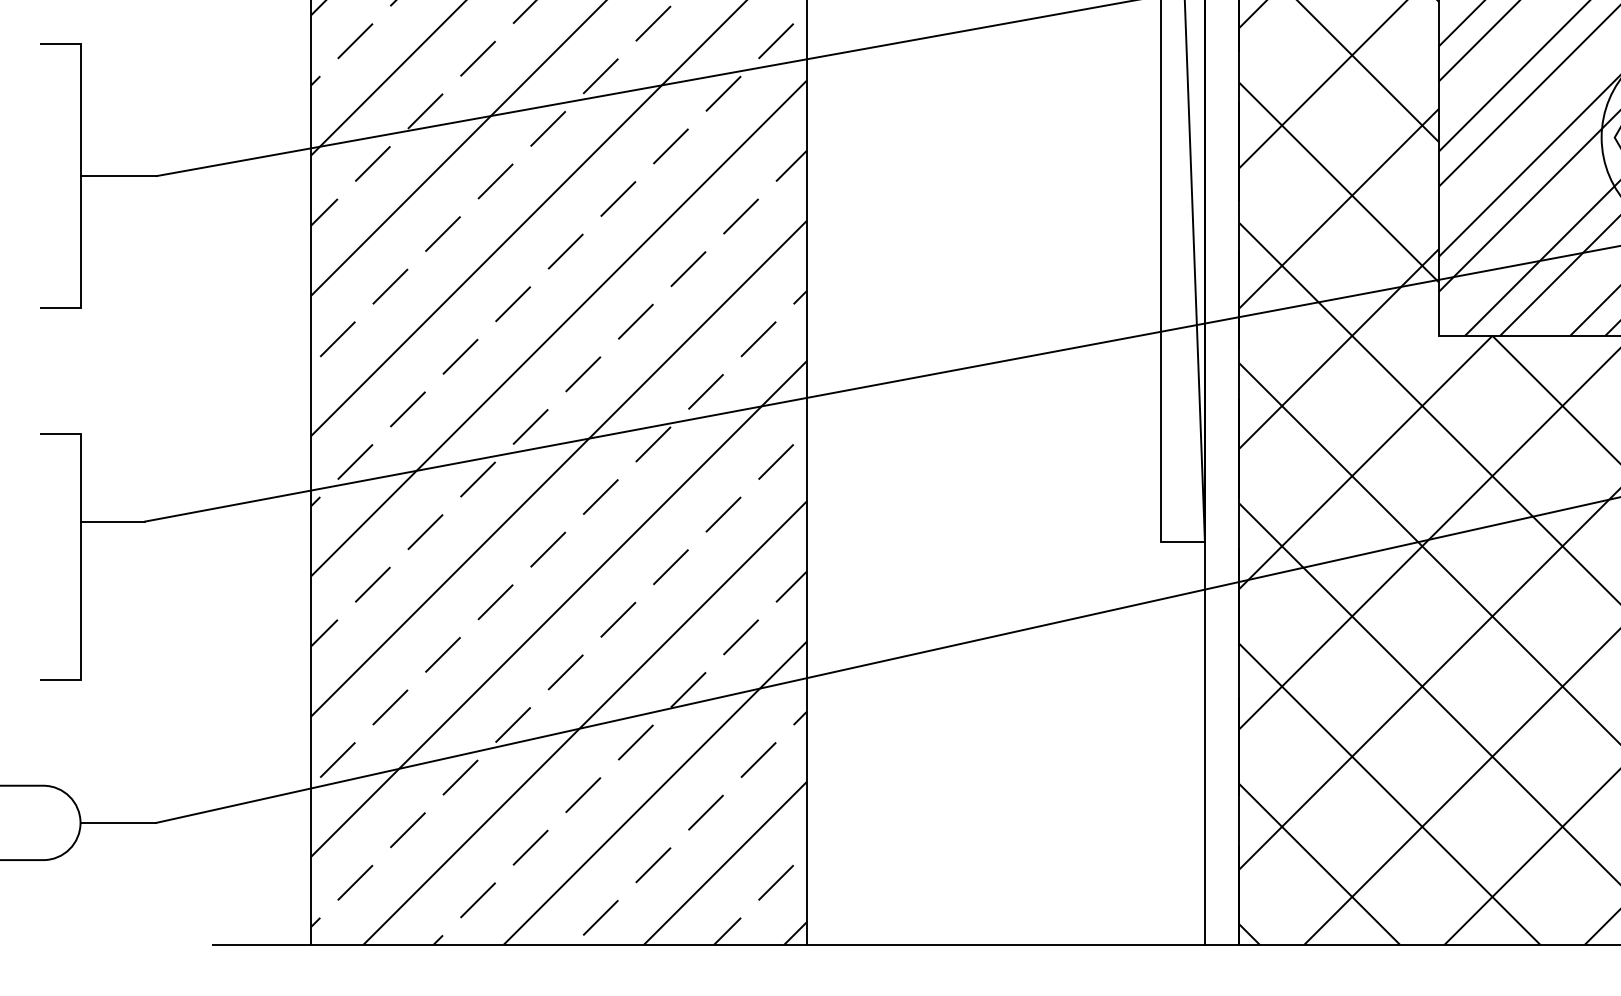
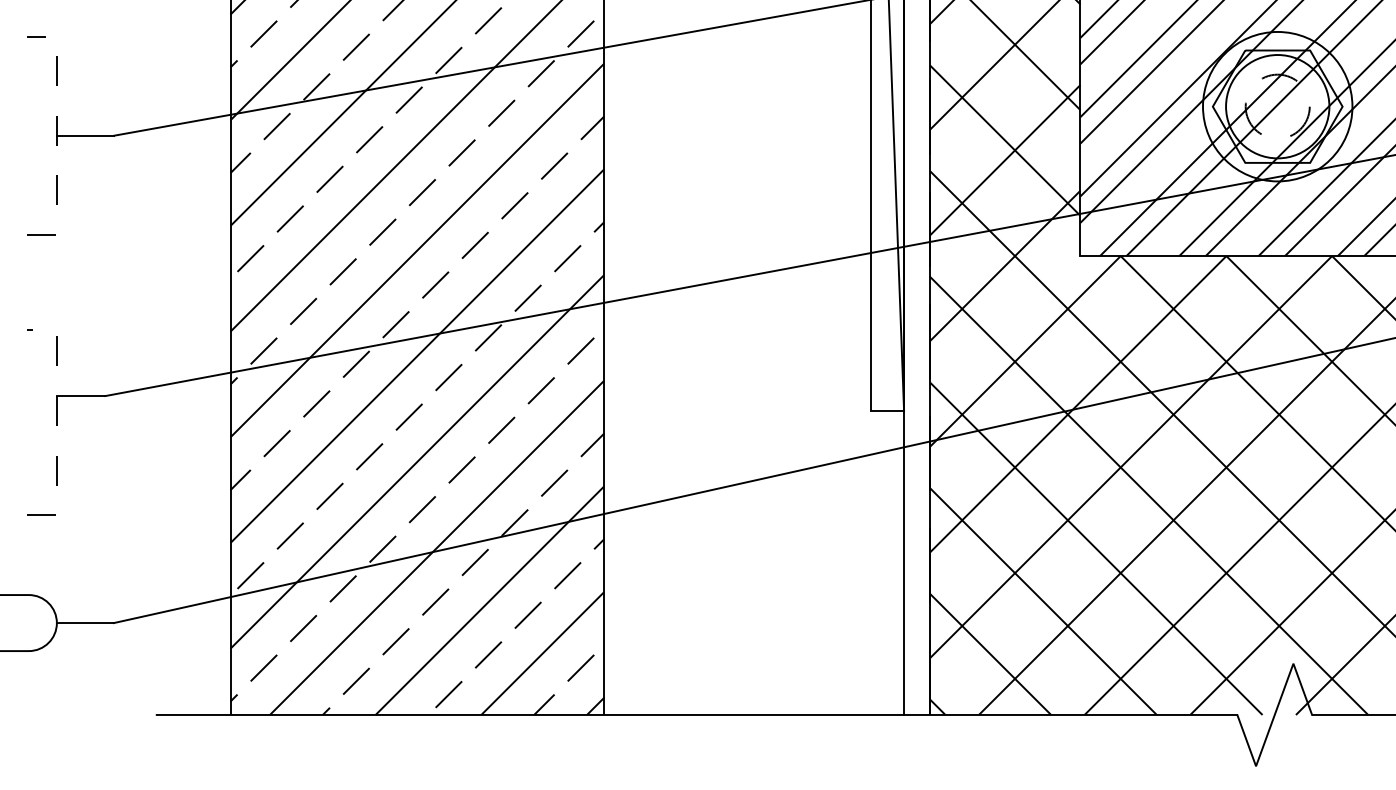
line: (80, 175) -> (56, 135), solid -> dashed
line: (80, 556) -> (56, 422), solid -> dashed

